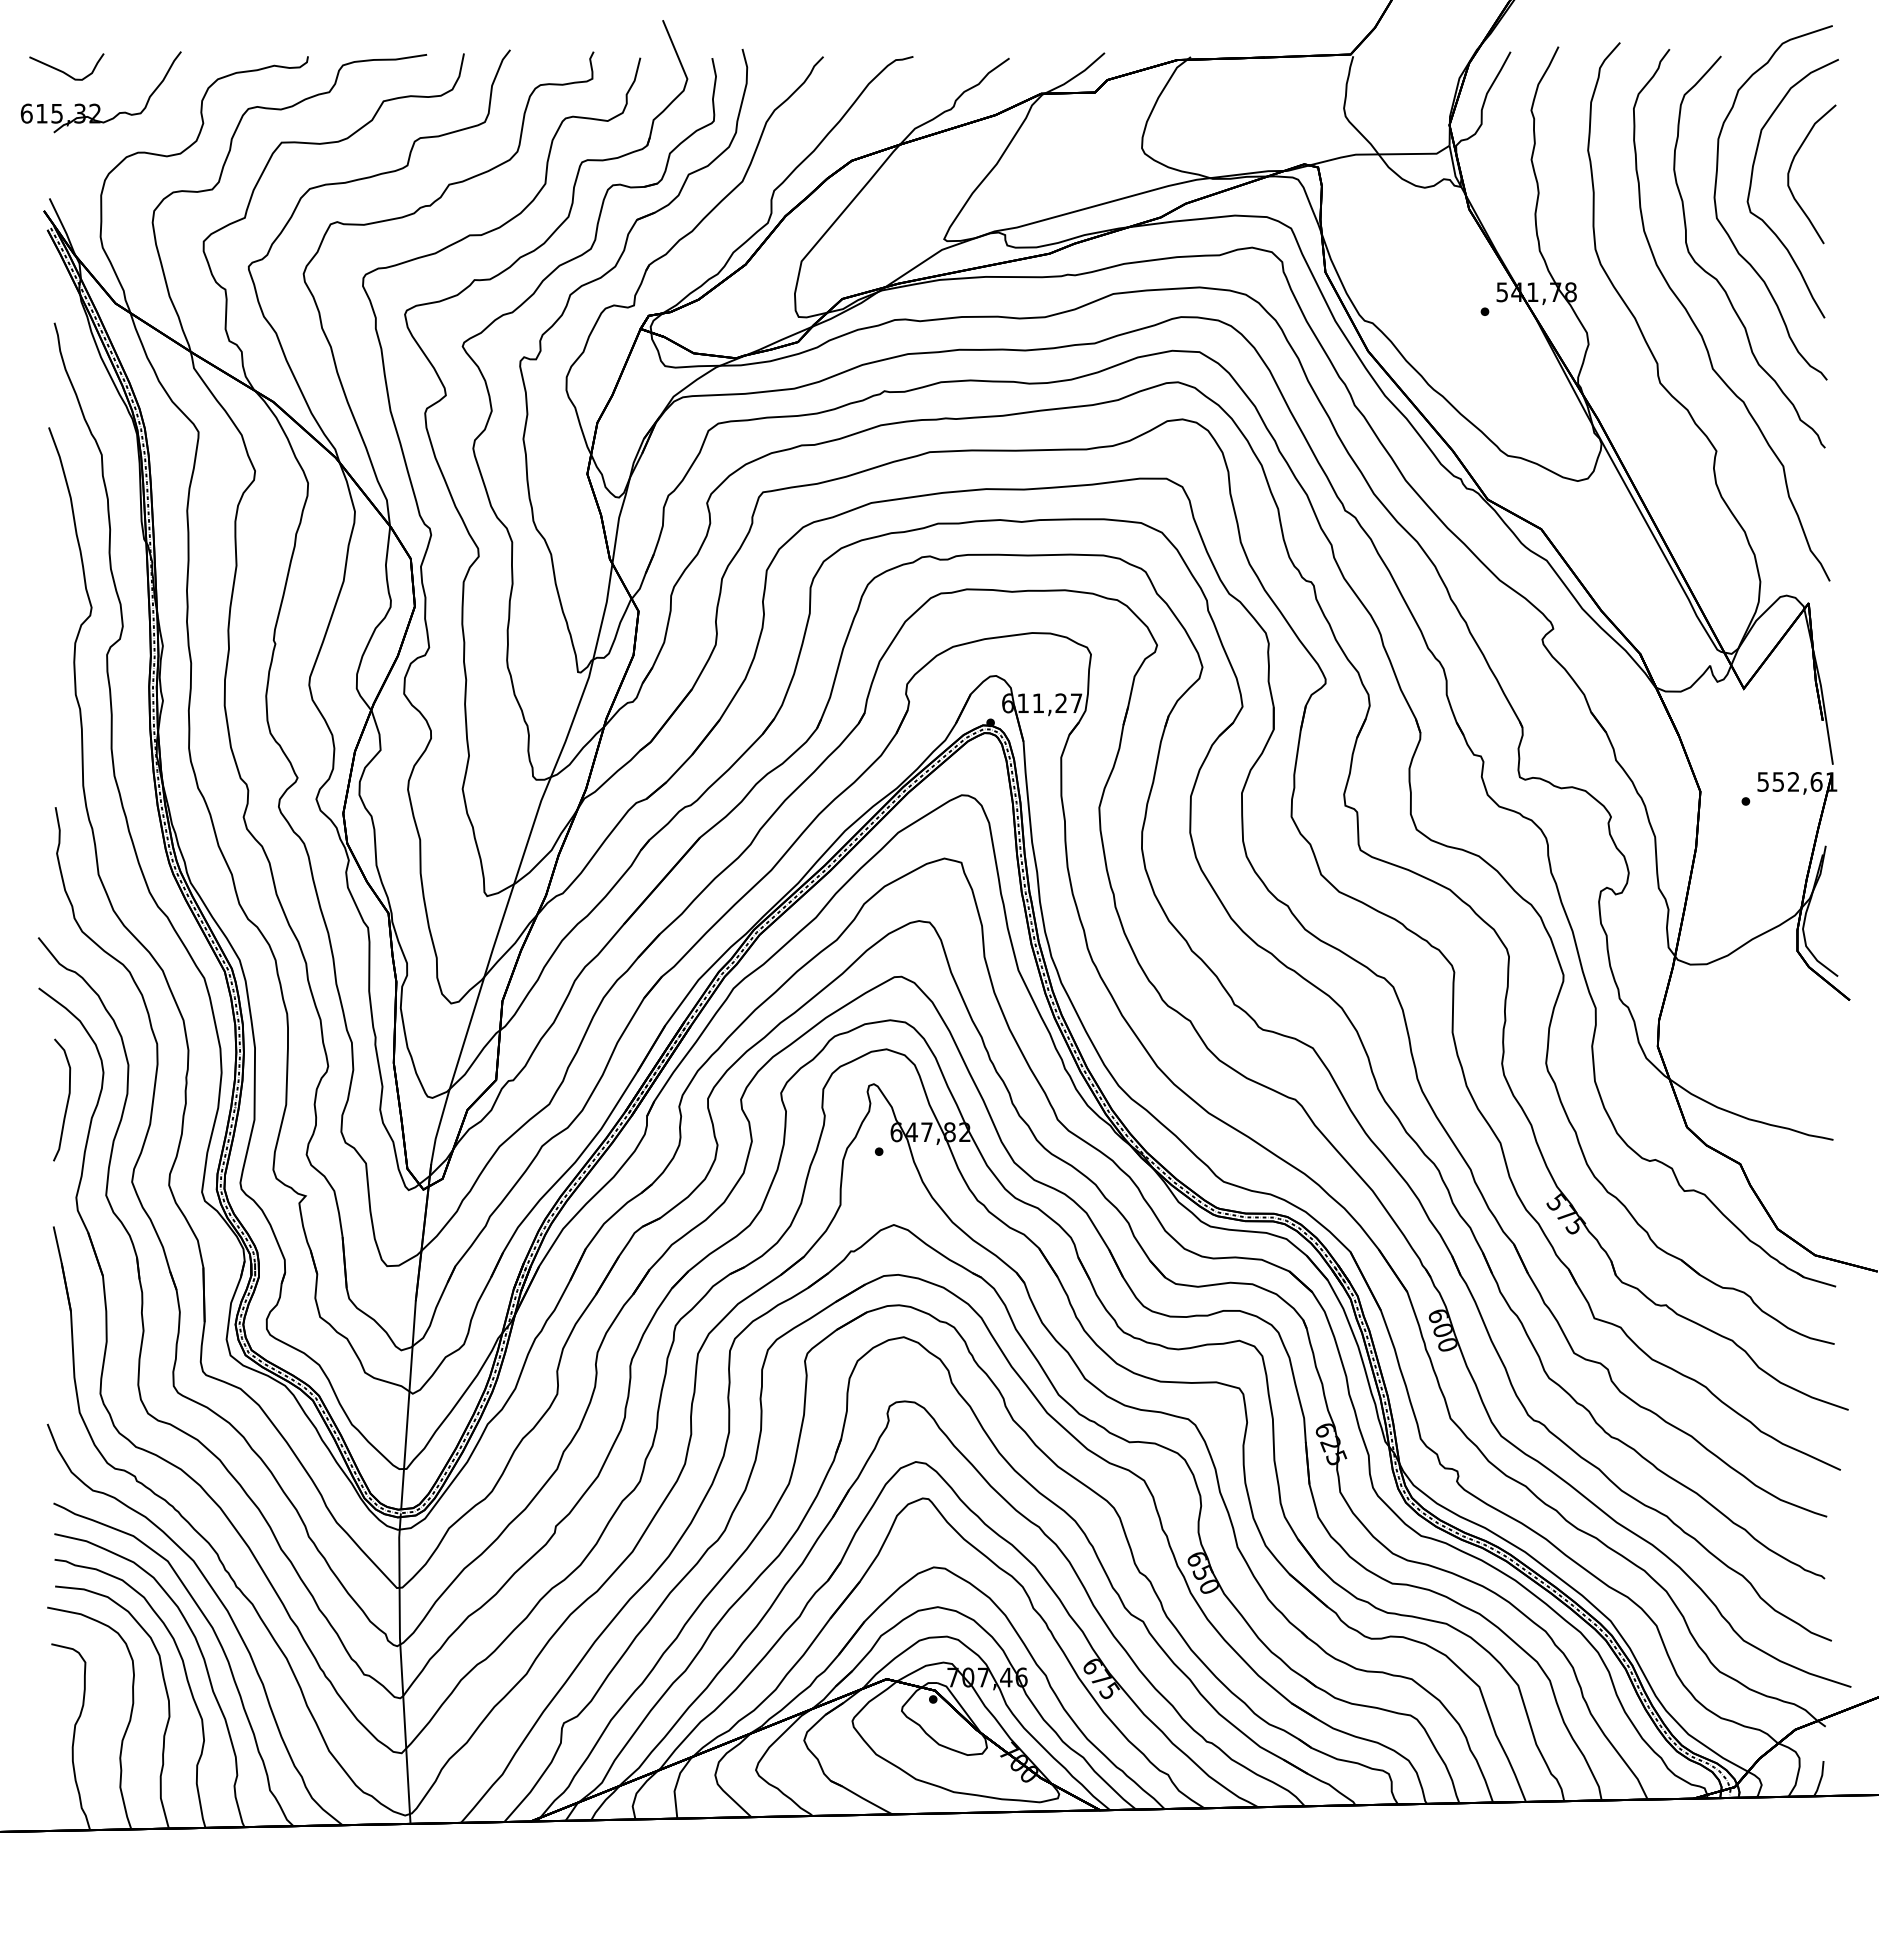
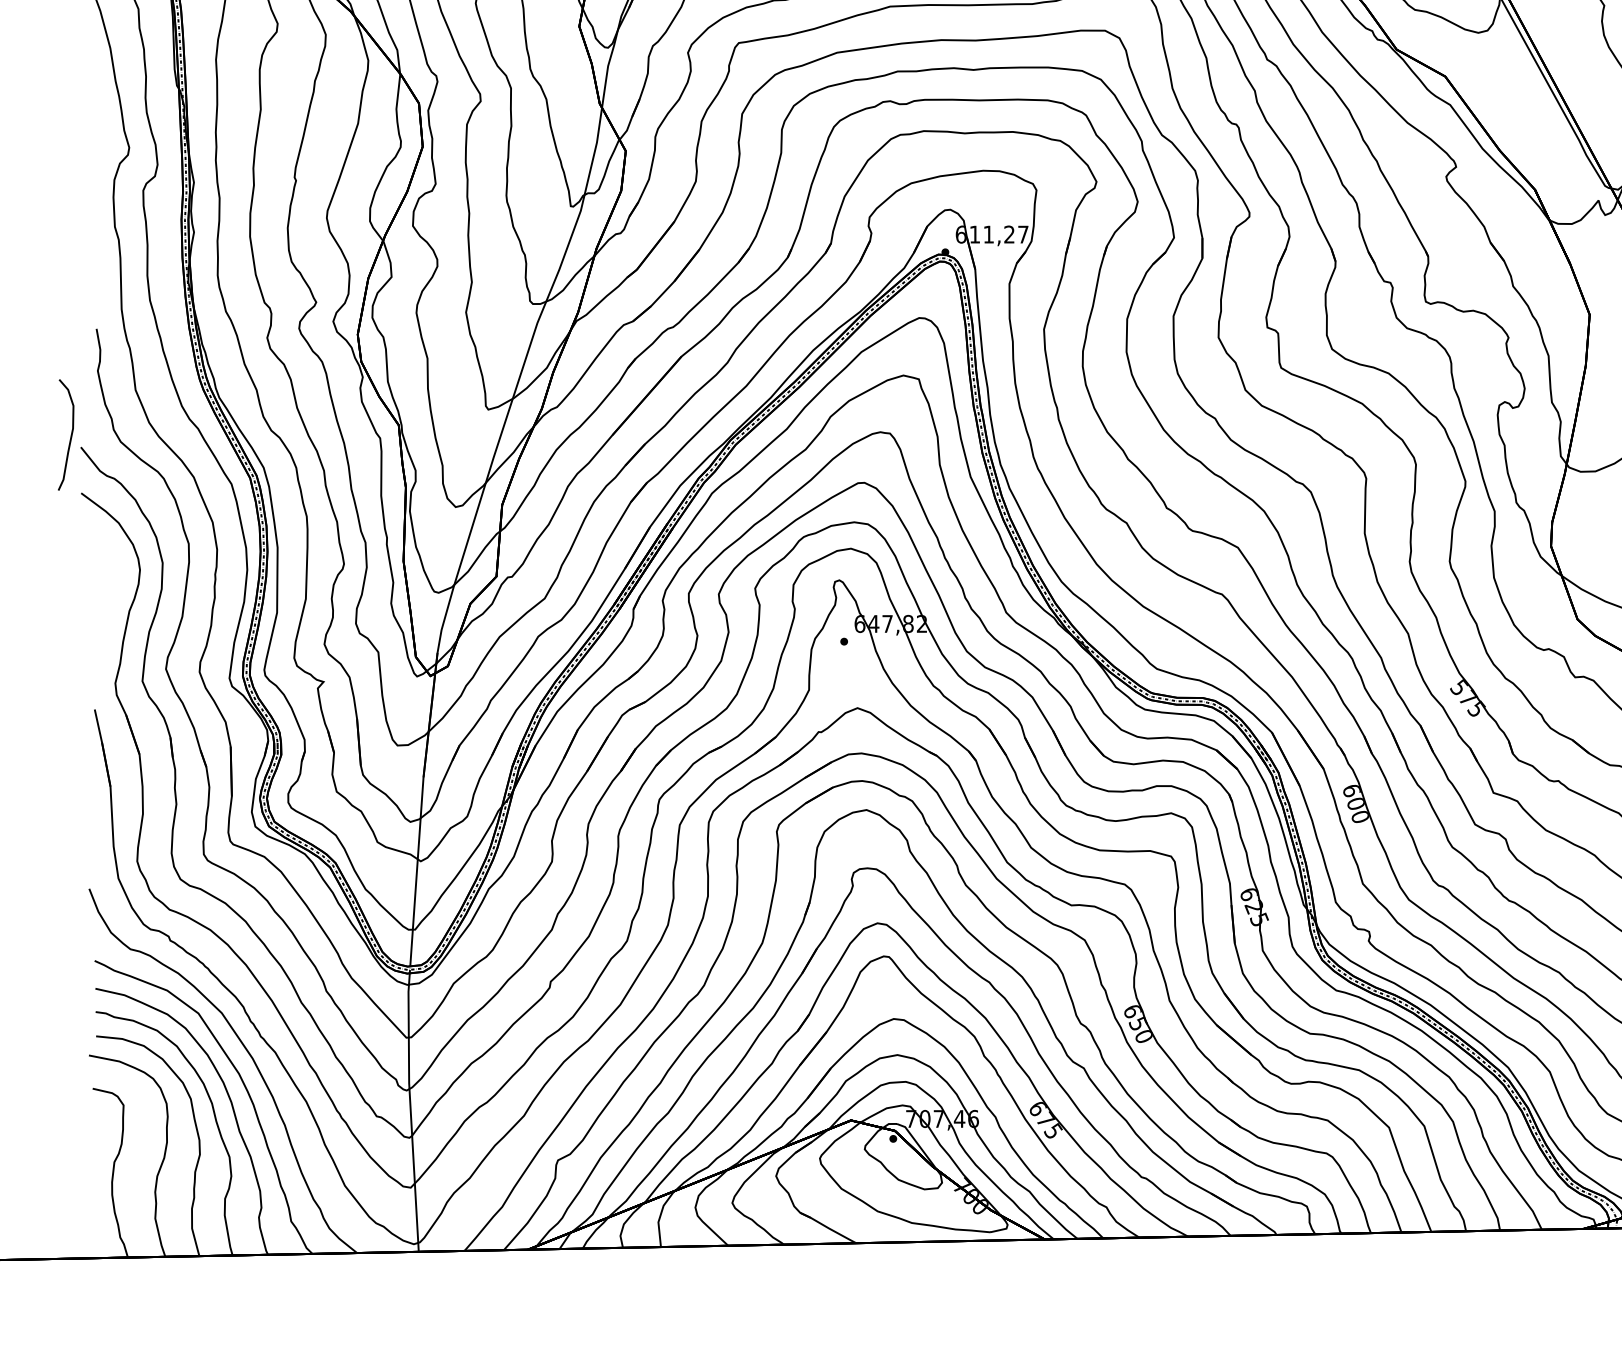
curve: (67, 1099) -> (71, 434), moved

